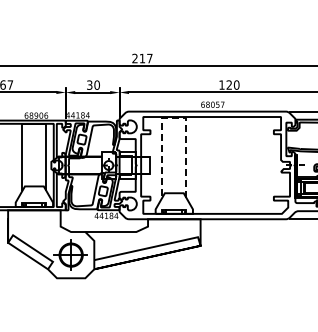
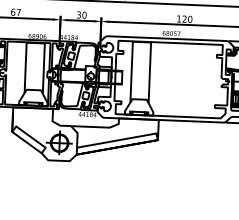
line: (173, 117) -> (141, 42), dashed -> solid

